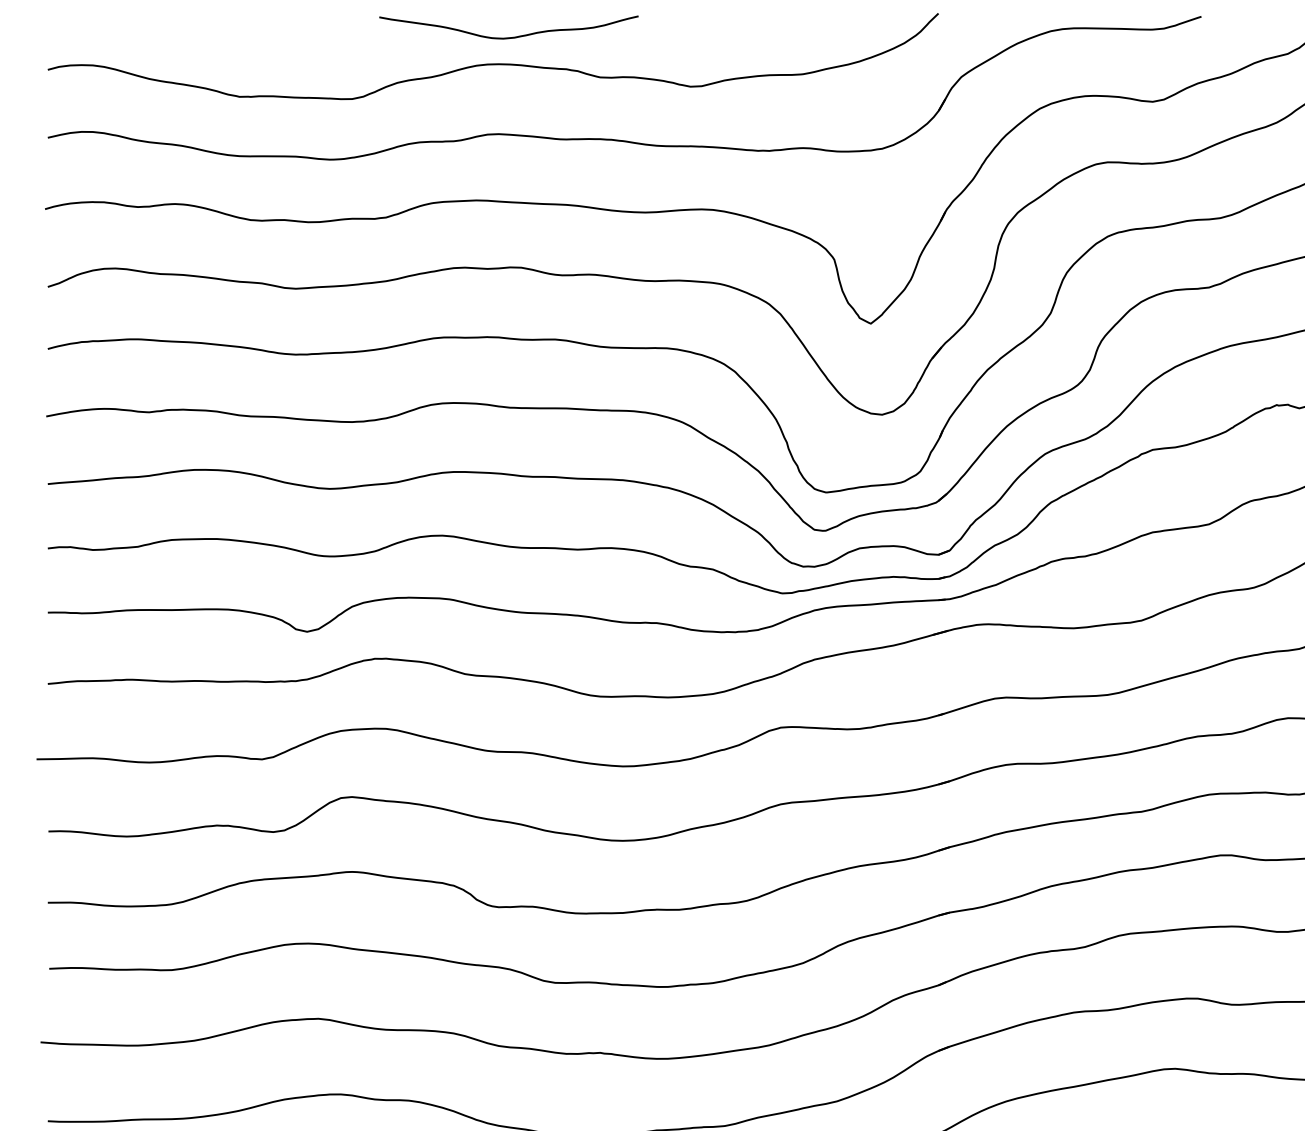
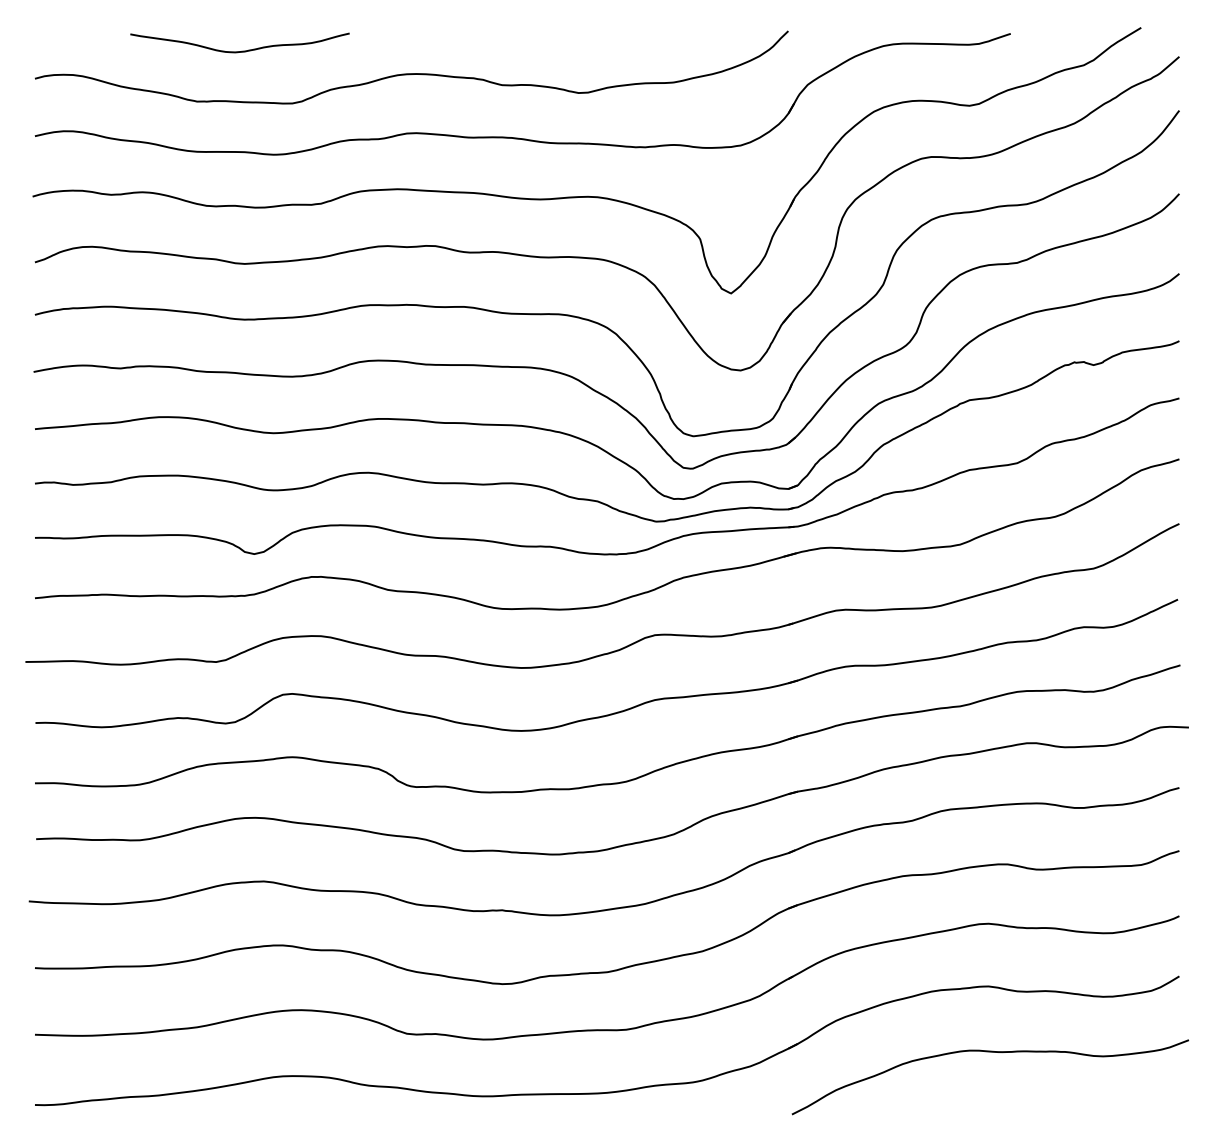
curve: (511, 36) -> (242, 50), moved

